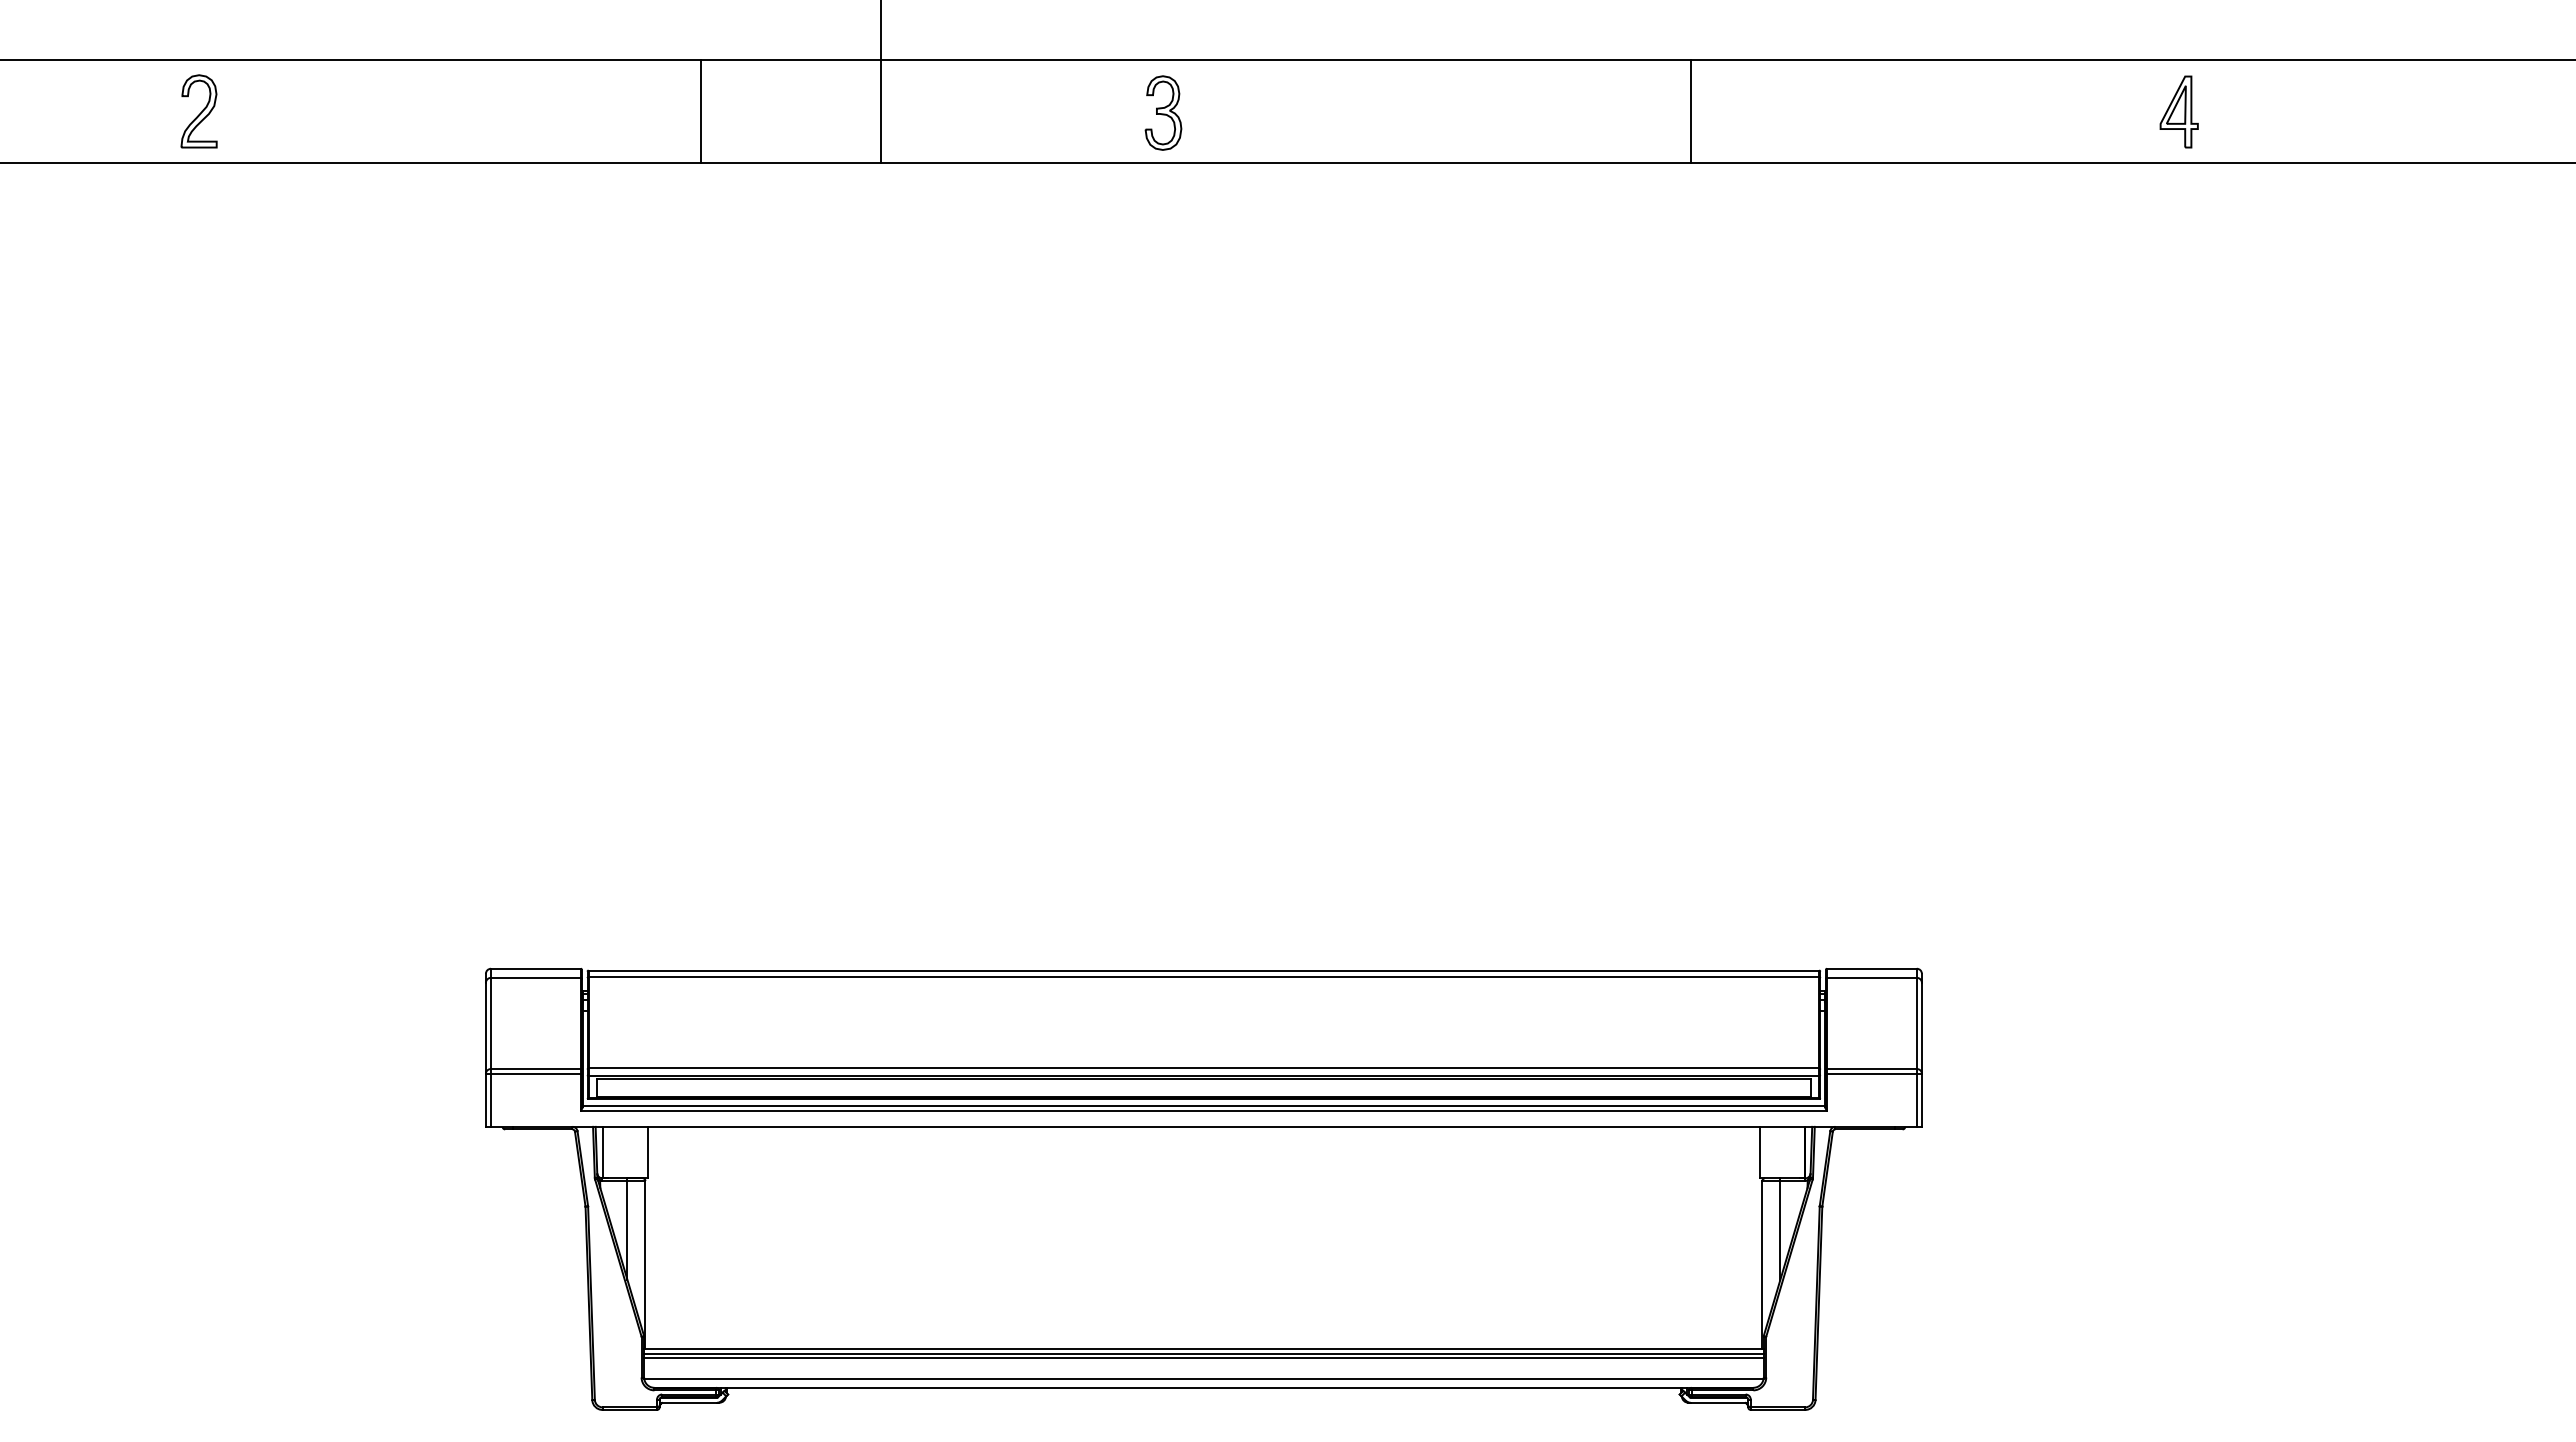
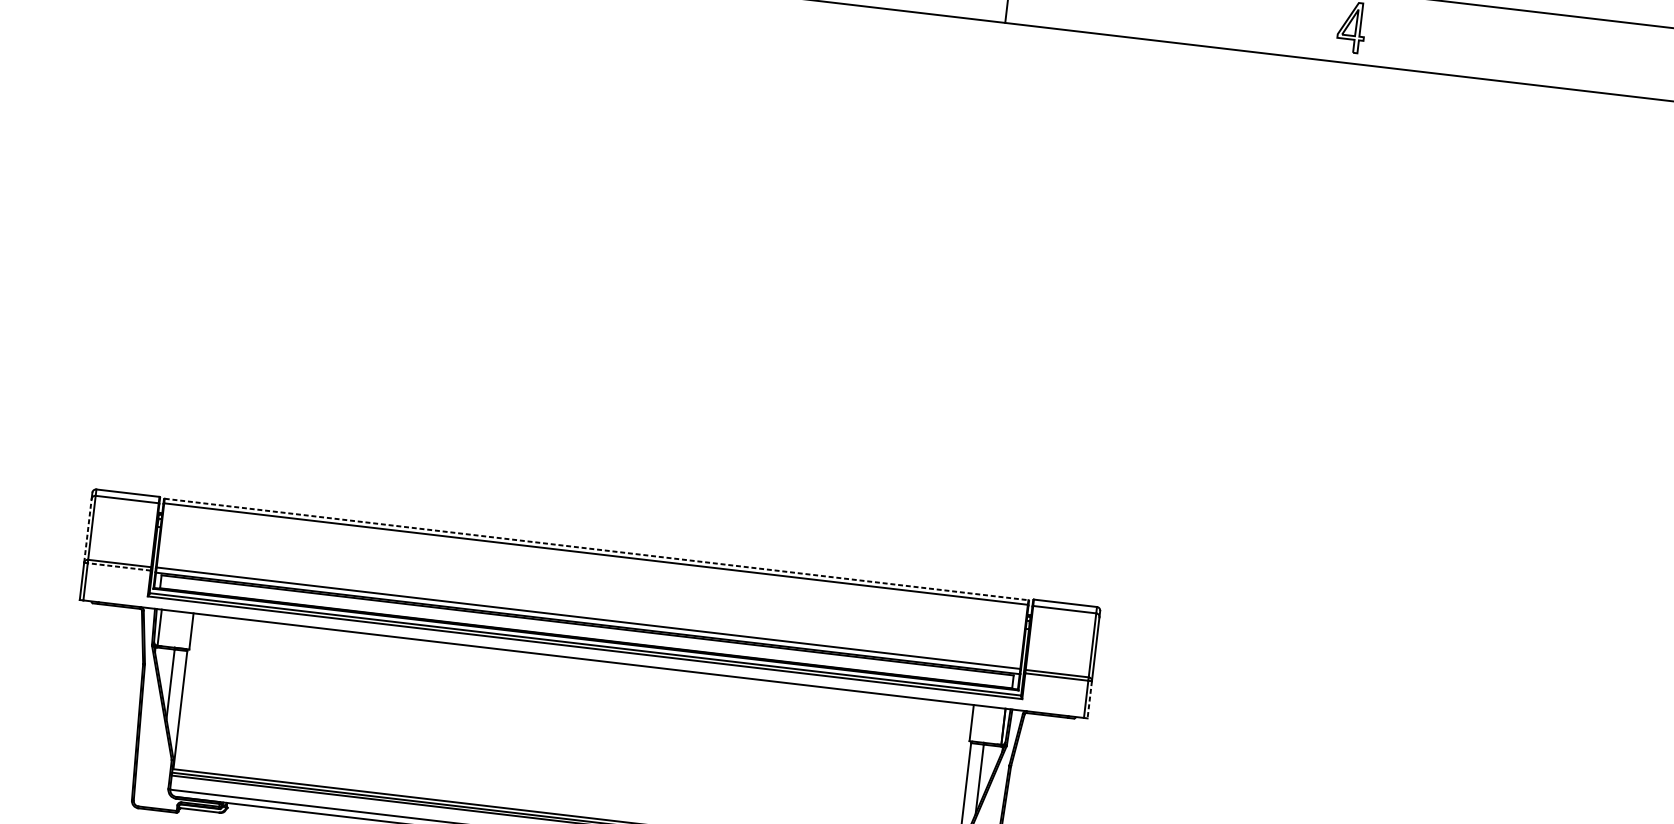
line: (1204, 970) -> (596, 549), solid -> dashed
line: (485, 1027) -> (87, 530), solid -> dashed
line: (535, 1073) -> (119, 566), solid -> dashed
line: (1921, 1100) -> (1089, 699), solid -> dashed

